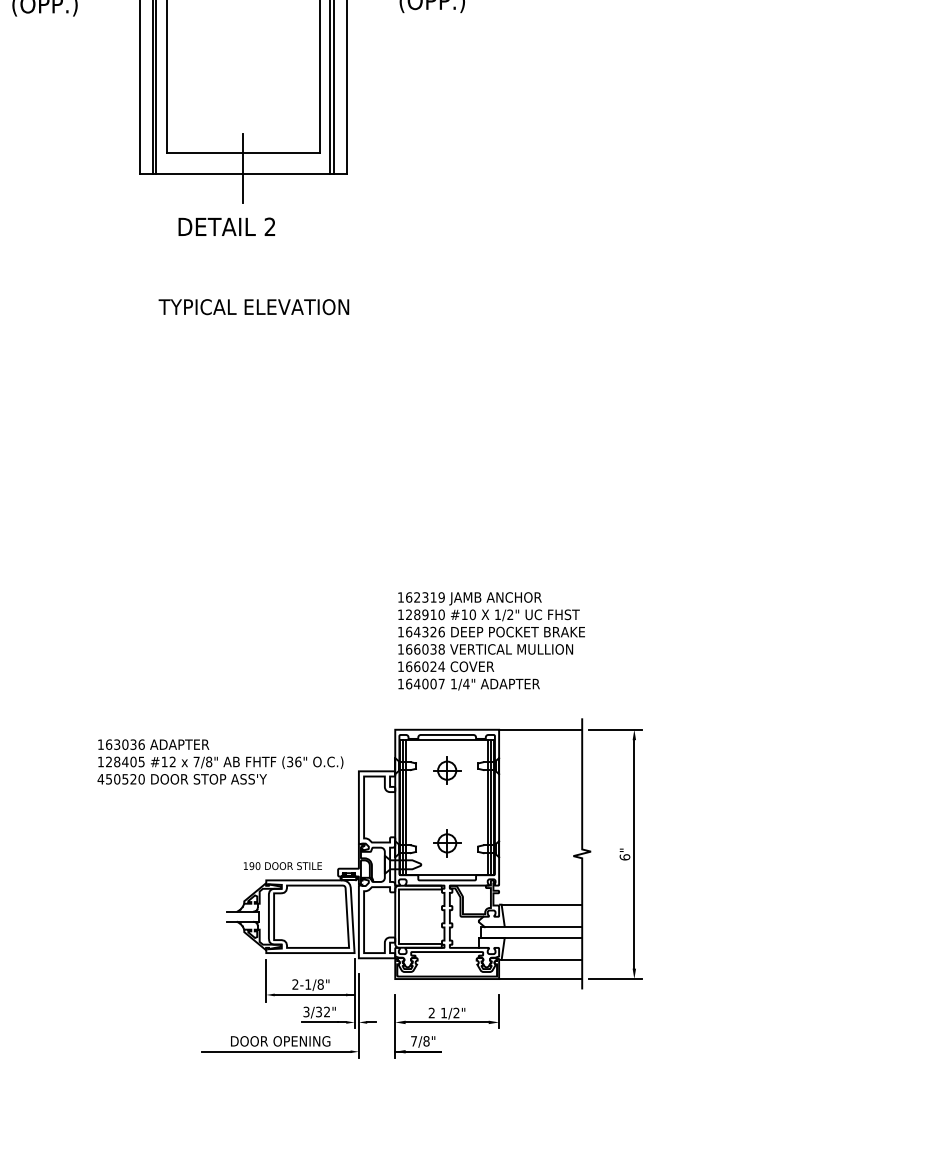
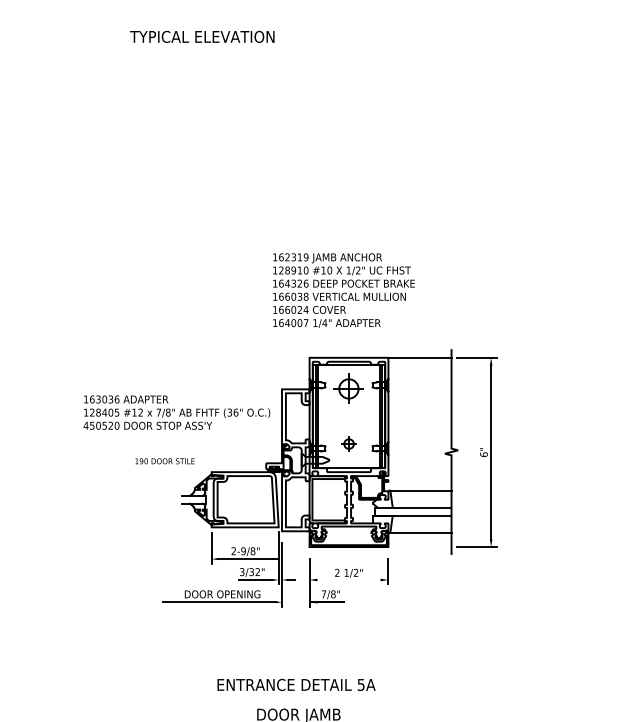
text: (491, 641) -> (343, 290), moved
text: (220, 761) -> (176, 412), moved
part: (447, 770) -> (349, 388), size x1.4
part: (447, 843) -> (349, 444), size x0.7
text: (282, 866) -> (164, 461), moved
line: (540, 979) -> (419, 547), removed
text: (308, 984) -> (243, 551), 2-1/8" -> 2-9/8"
line: (446, 1022) -> (348, 580), removed

